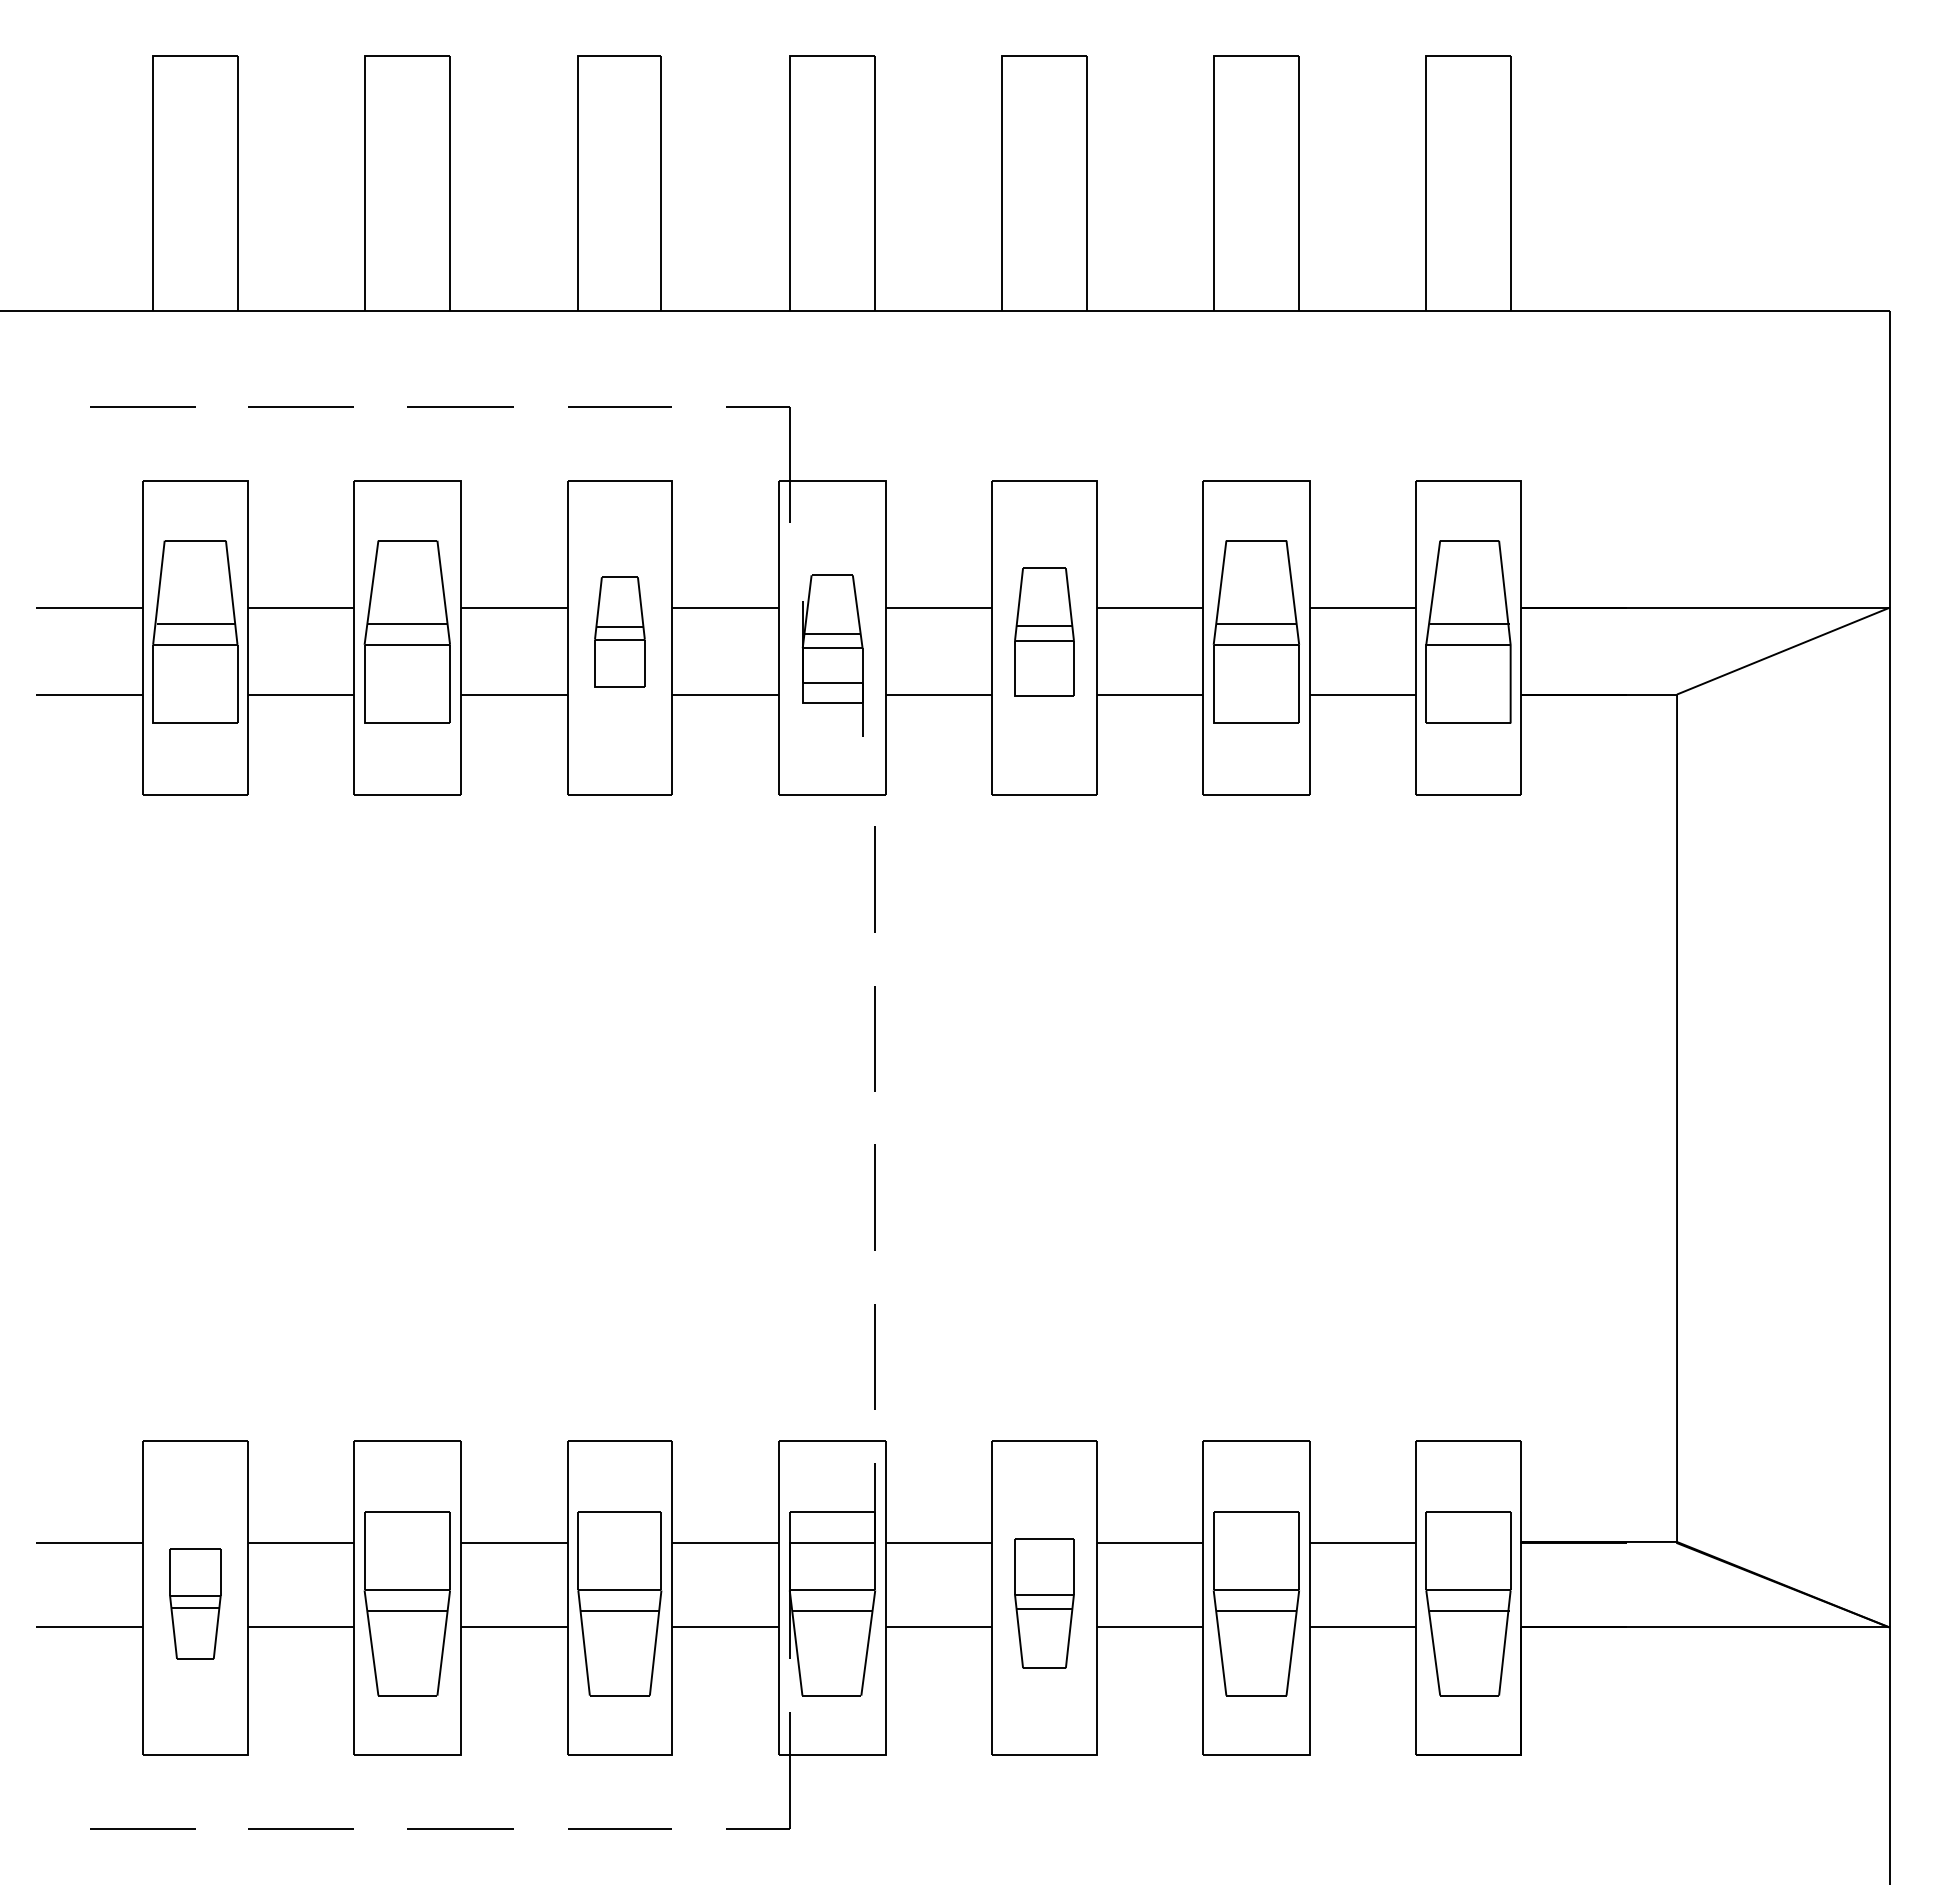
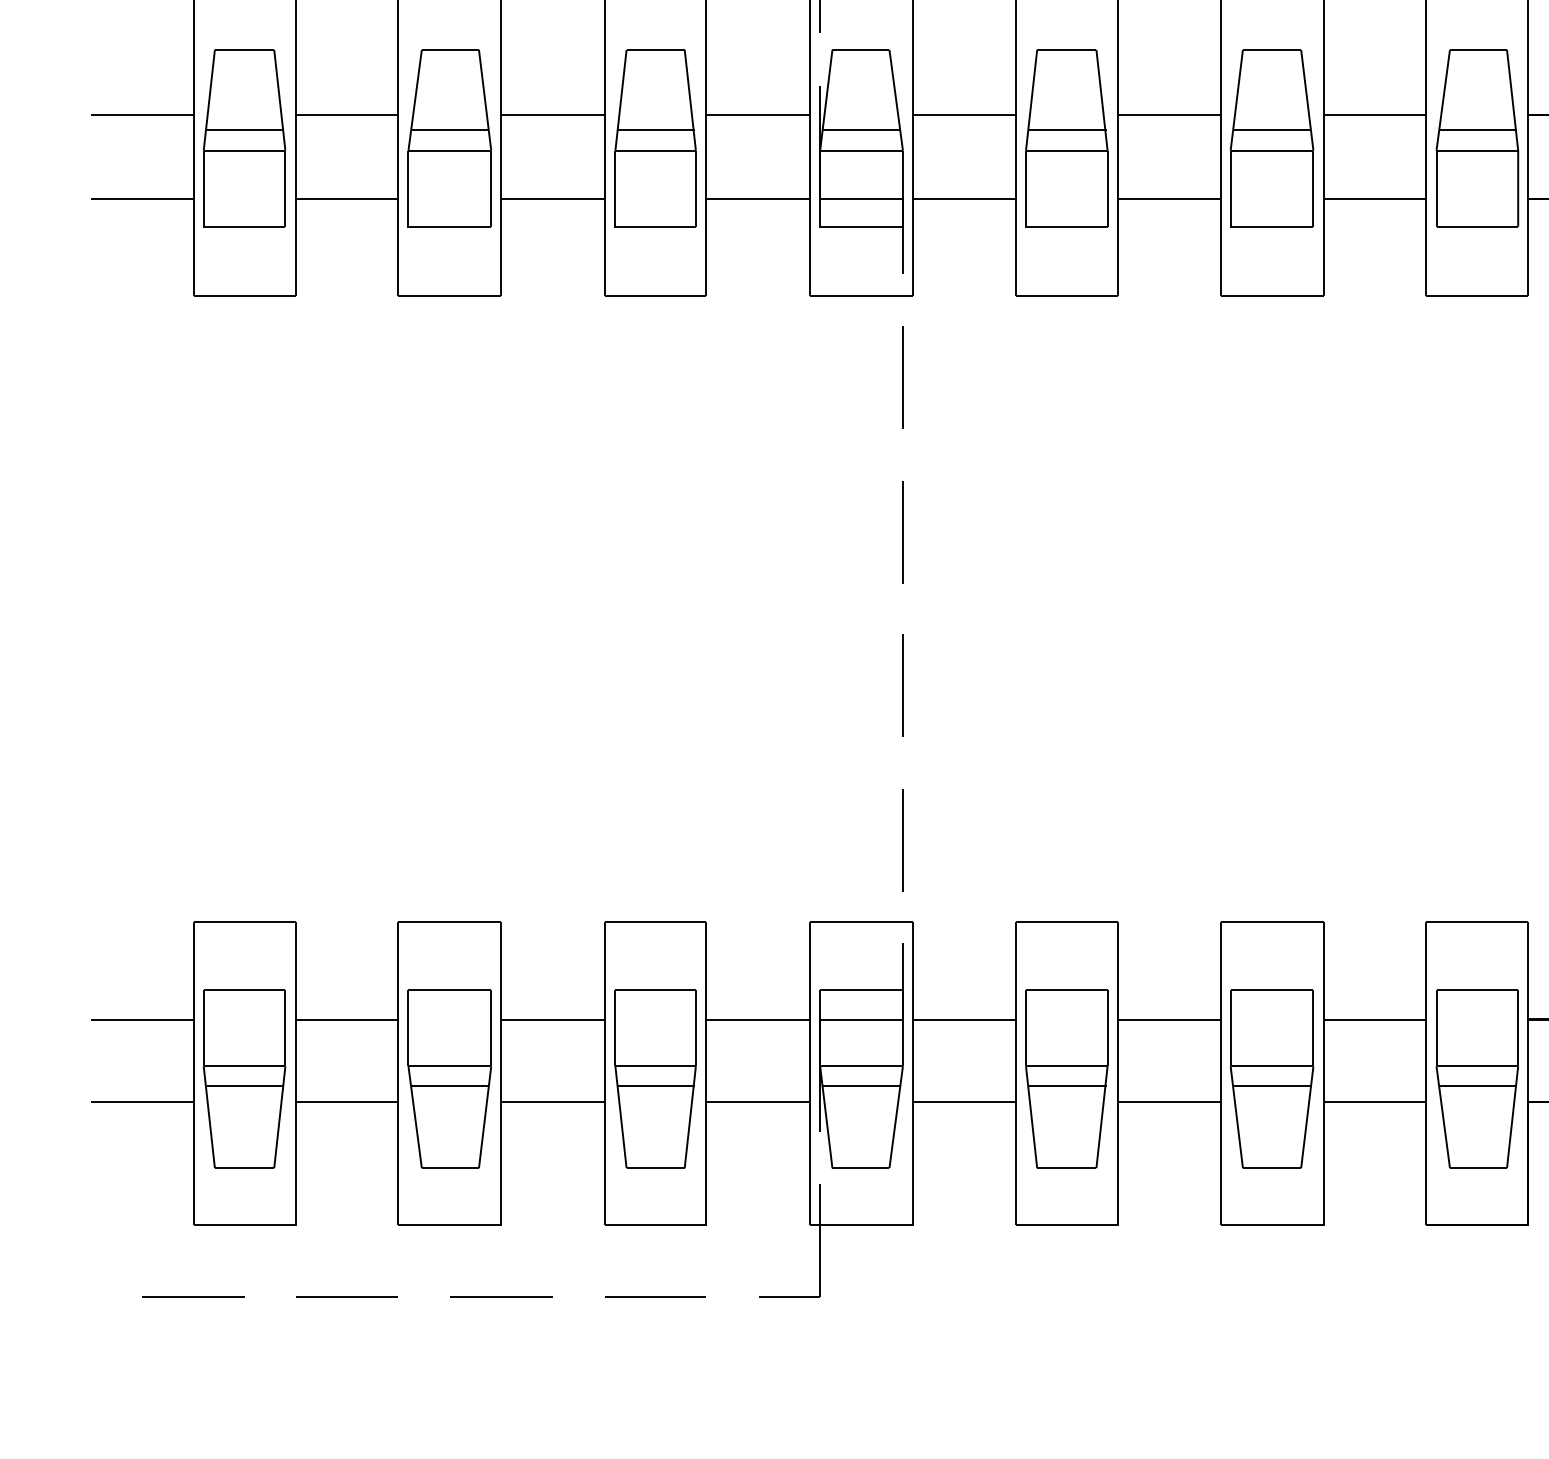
part: (619, 631) -> (655, 137), size x1.67
part: (1044, 631) -> (1066, 137), size x1.43
part: (832, 655) -> (861, 161), size x1.43
part: (195, 1603) -> (244, 1078), size x1.67
part: (1044, 1603) -> (1066, 1078), size x1.43

